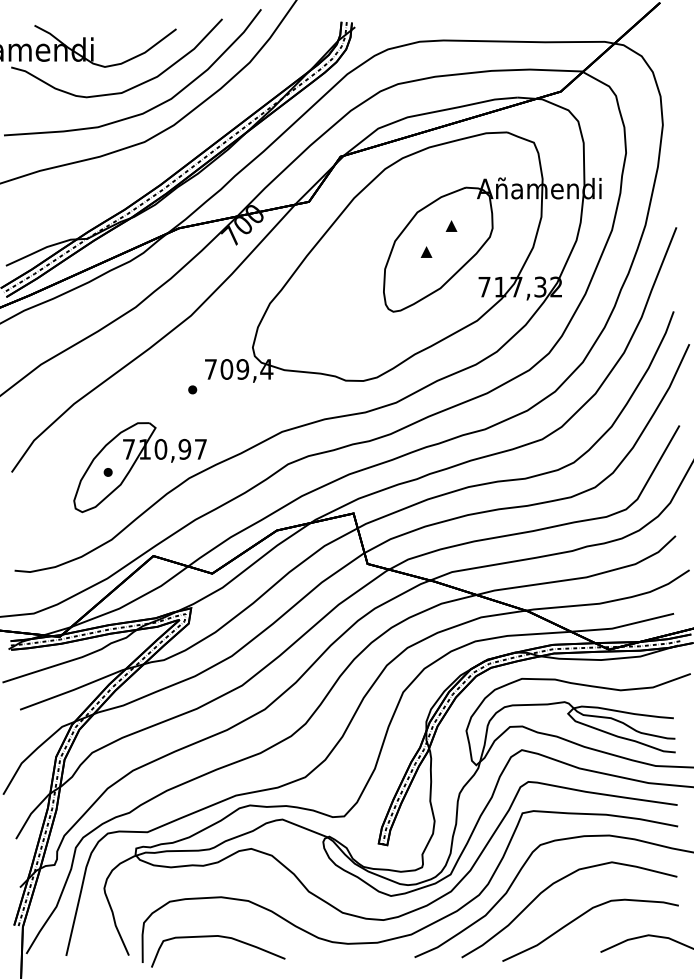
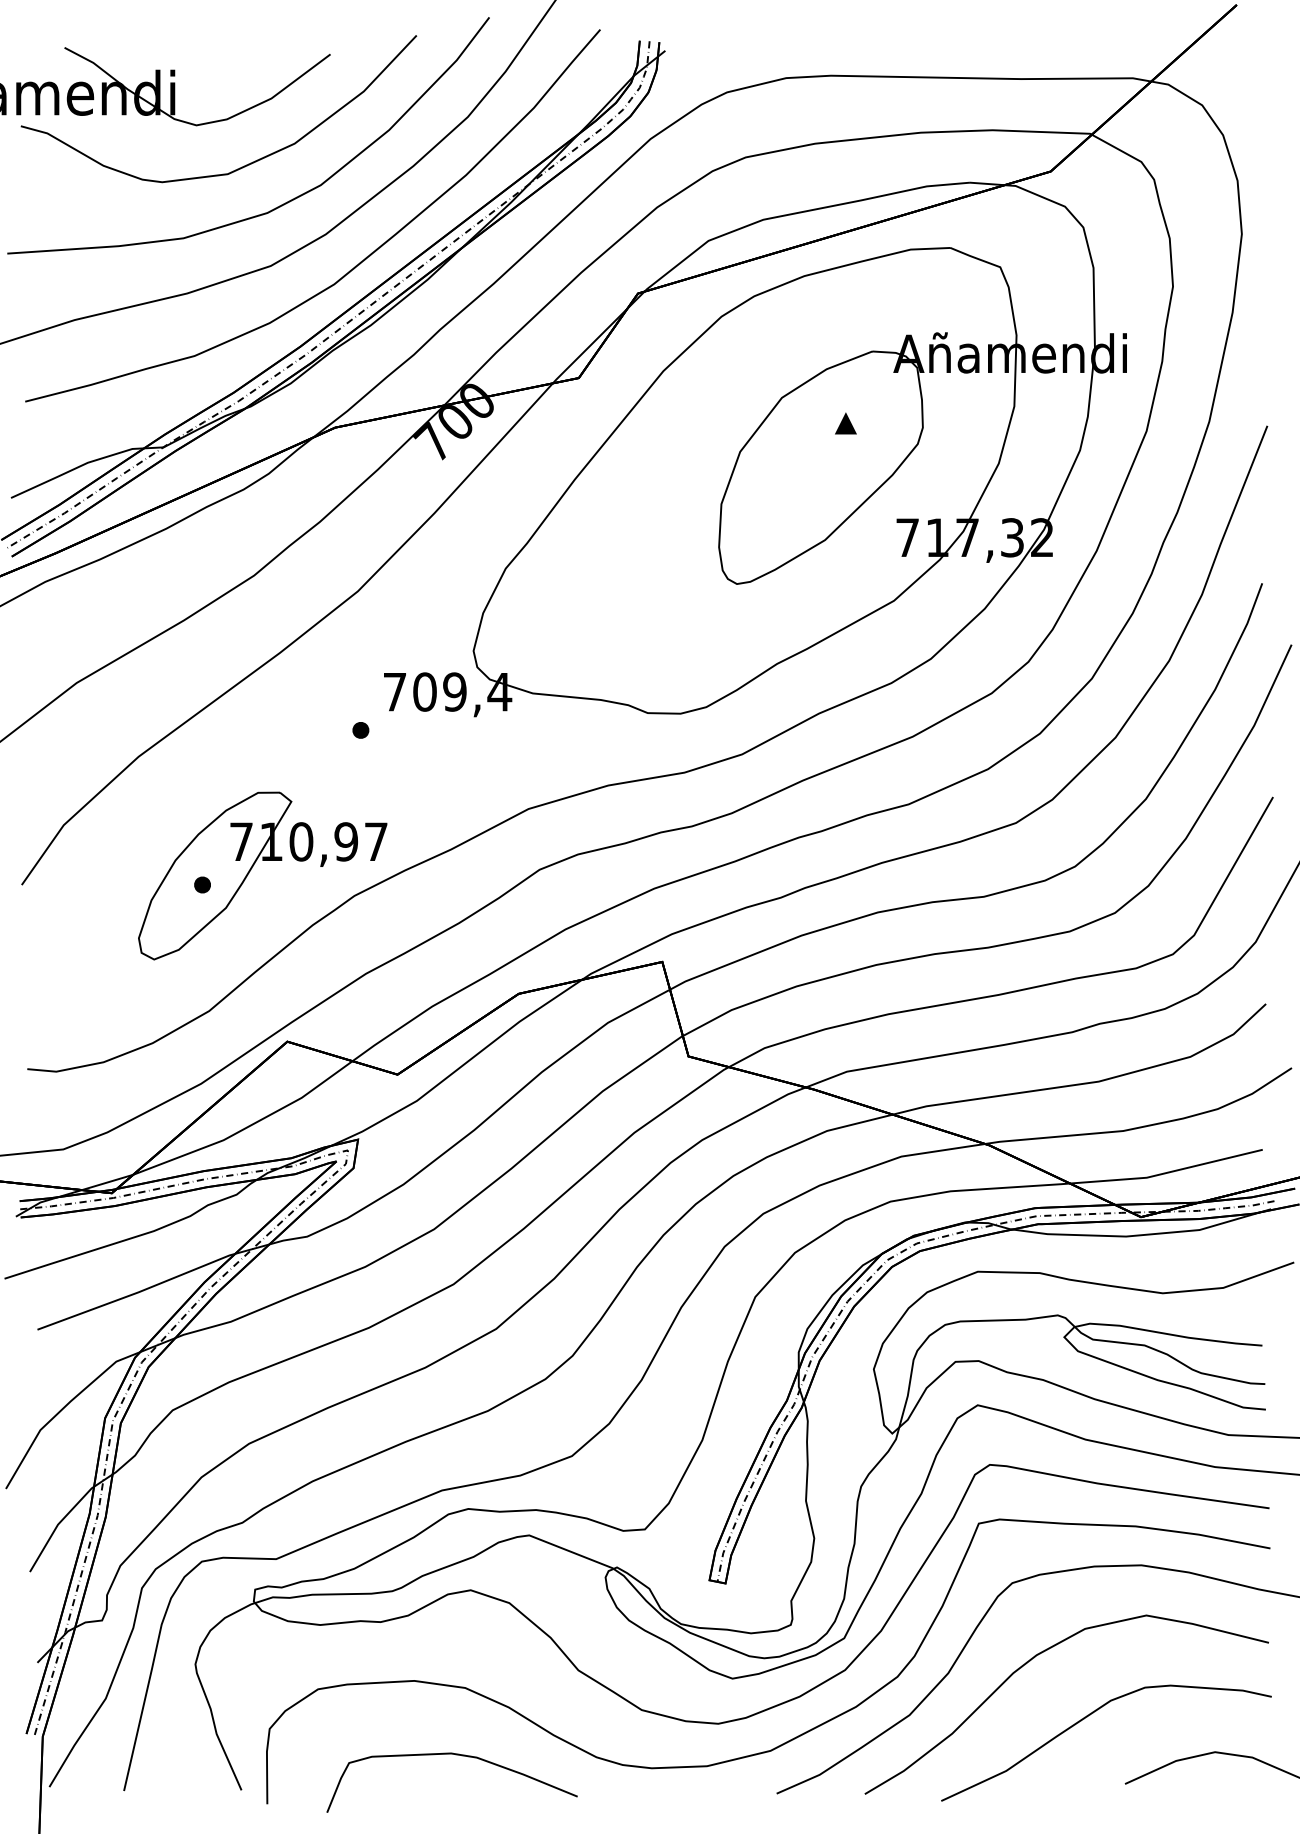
curve: (190, 140) -> (356, 263), added
part: (426, 251) -> (798, 471), removed
curve: (219, 937) -> (454, 1756), moved

